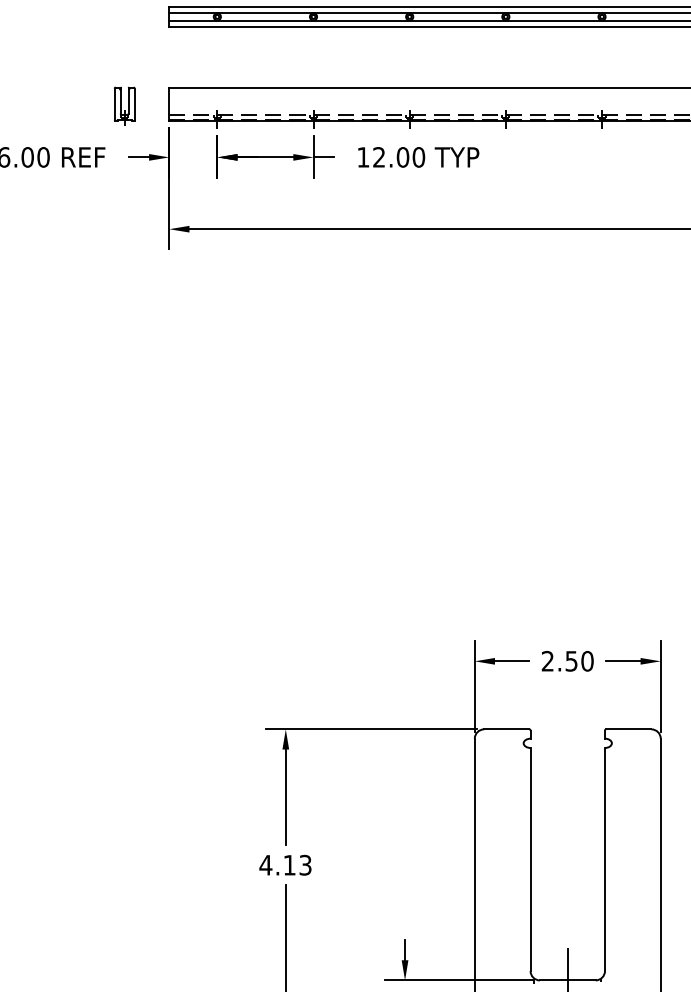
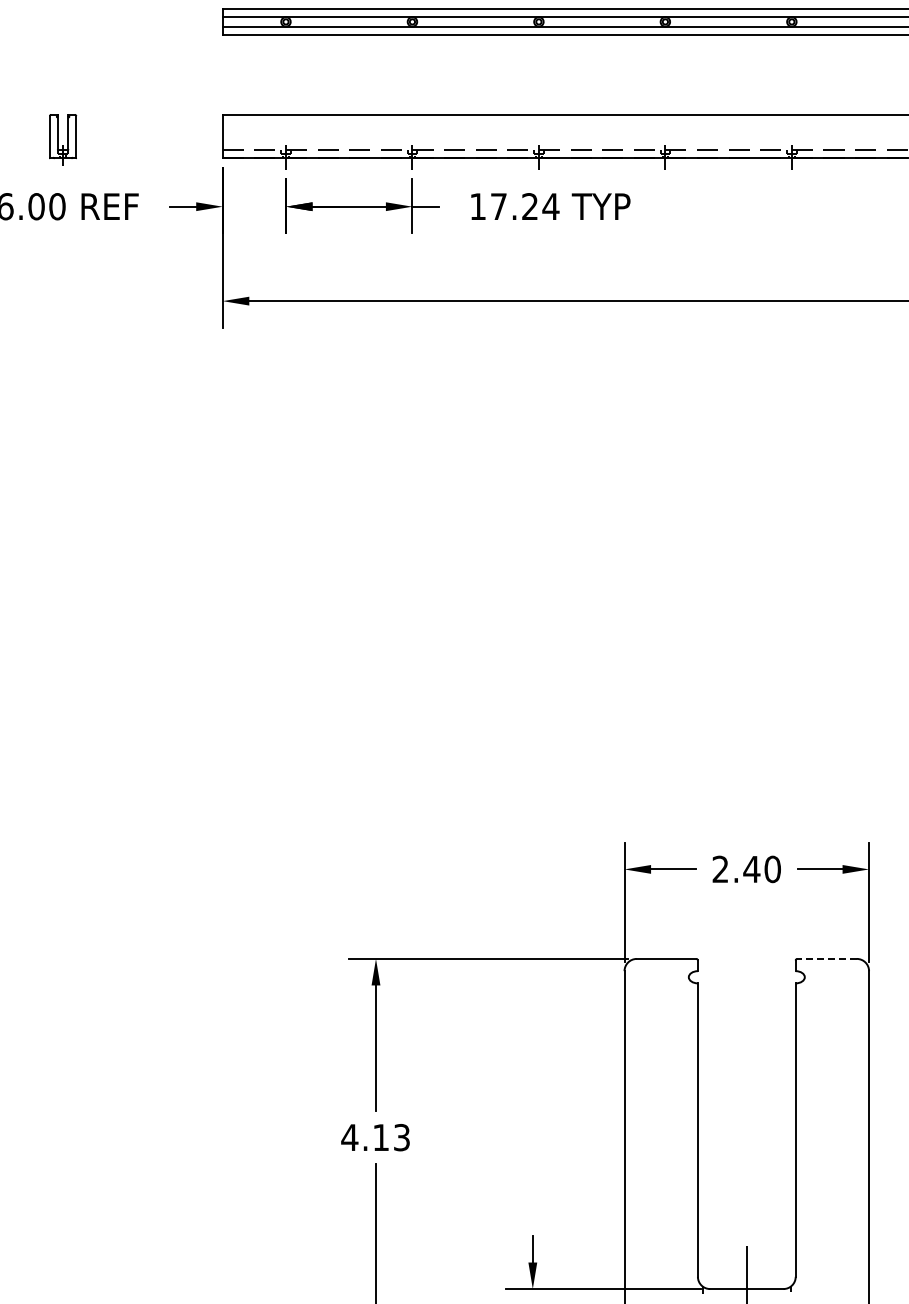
part: (124, 106) -> (63, 139), moved
text: (399, 157) -> (525, 206), 12.00 -> 17.24
text: (571, 661) -> (751, 869), 2.50 -> 2.40
line: (629, 729) -> (827, 958), solid -> dashed

